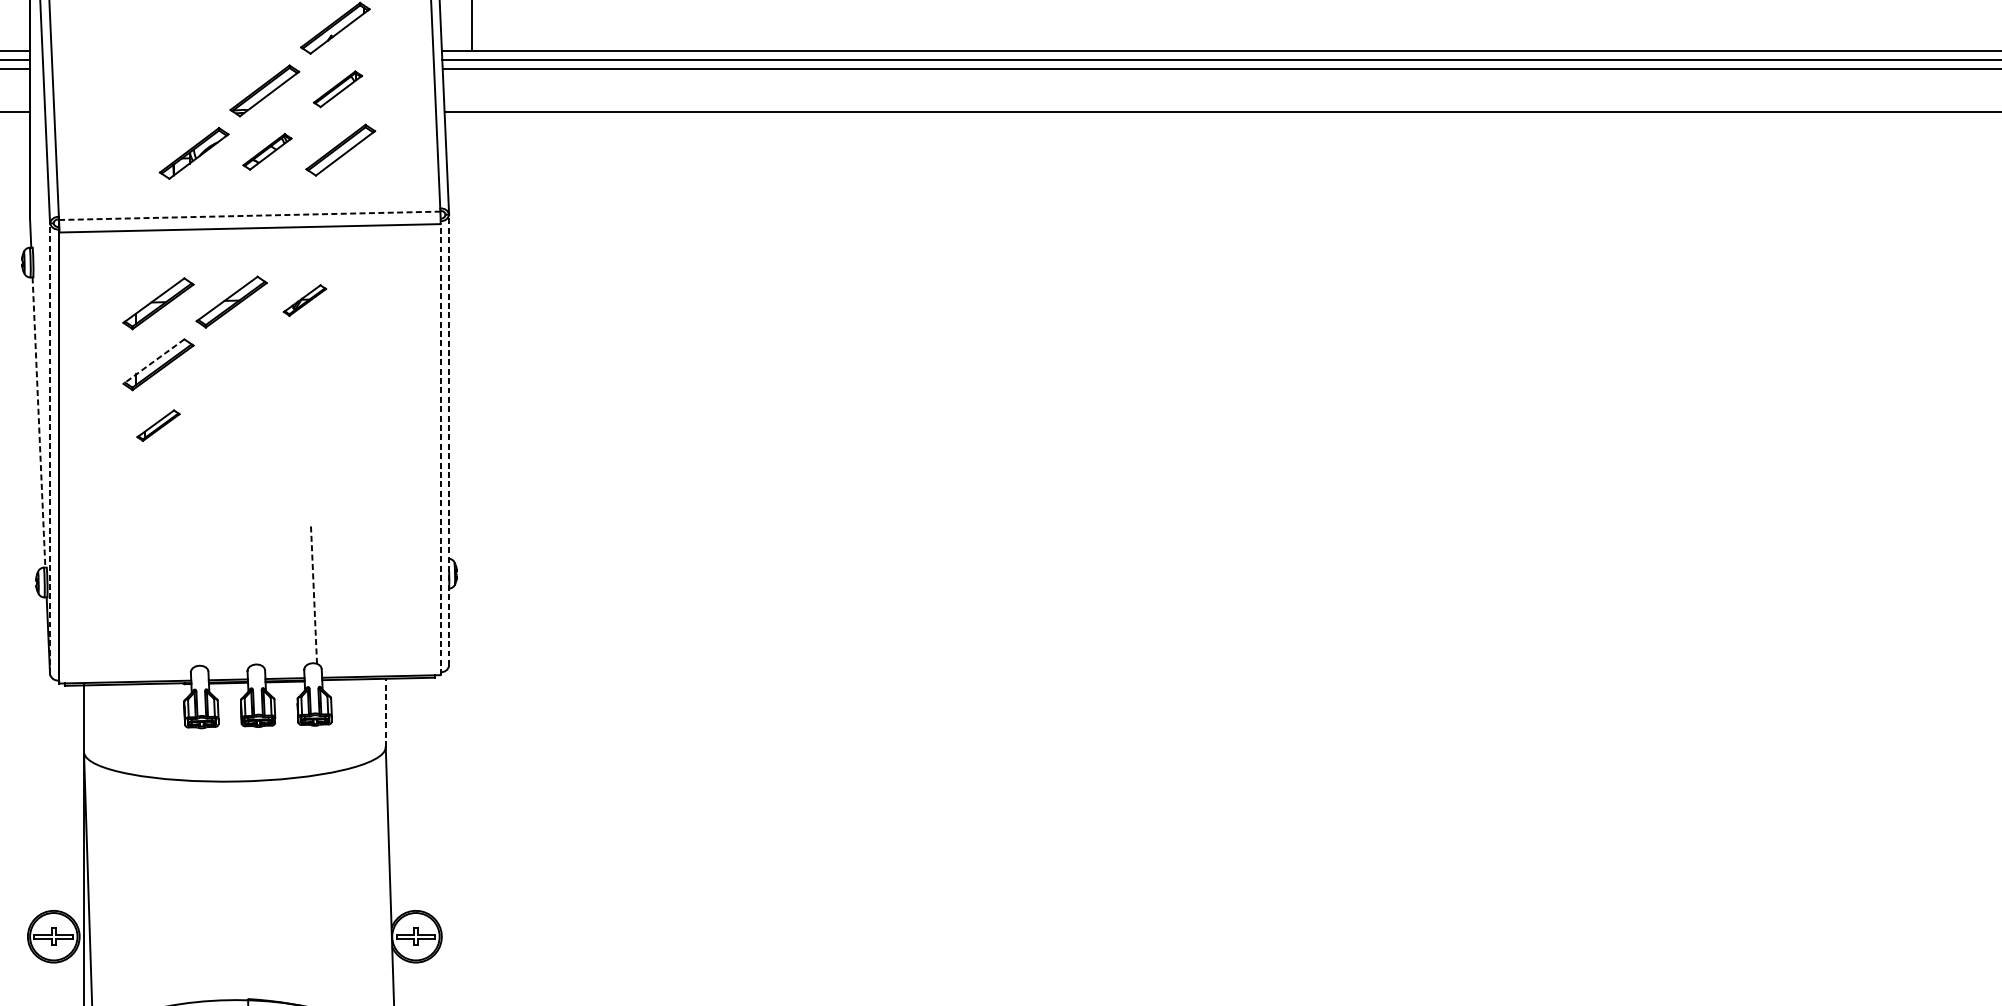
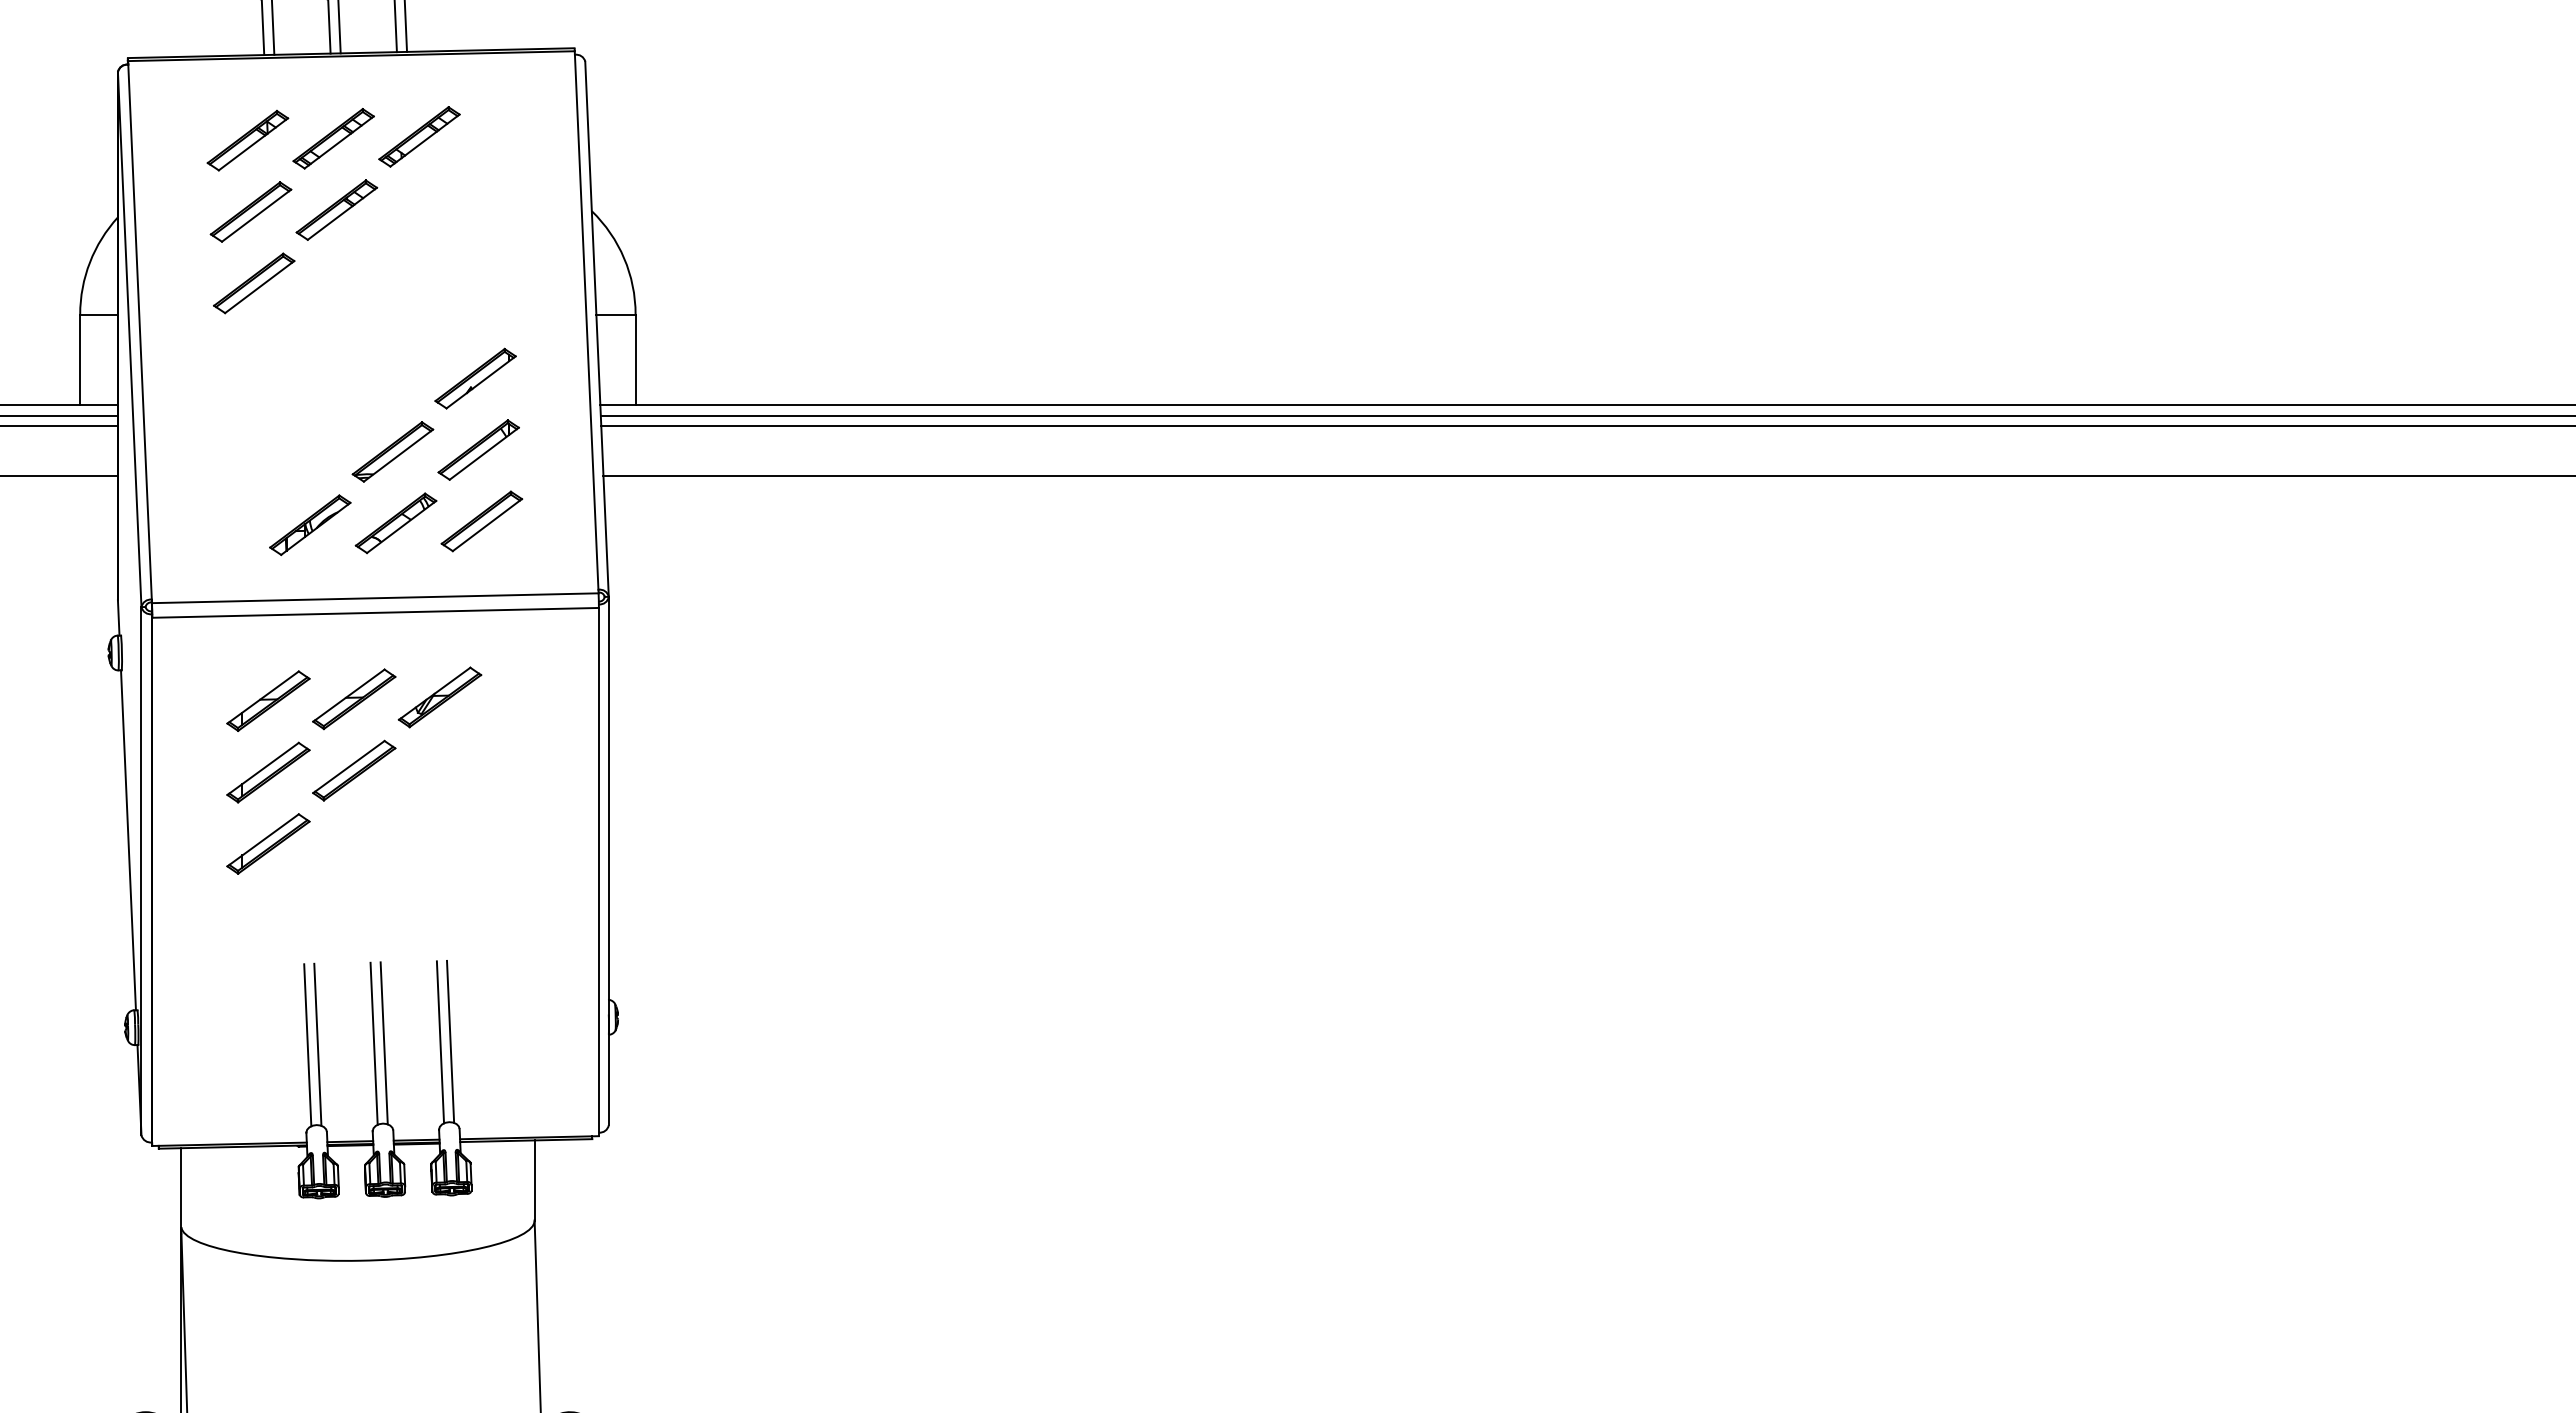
part: (337, 88) -> (478, 449), size x1.43
part: (266, 152) -> (395, 523), size x1.43
line: (249, 216) -> (375, 598), dashed -> solid
part: (304, 300) -> (439, 697), size x1.67
line: (153, 362) -> (262, 769), dashed -> solid
part: (231, 362) -> (354, 770), added
line: (38, 422) -> (128, 840), dashed -> solid
part: (158, 425) -> (268, 843), size x1.67
line: (448, 439) -> (608, 860), dashed -> solid
line: (50, 448) -> (141, 870), dashed -> solid
line: (440, 449) -> (598, 871), dashed -> solid
line: (313, 594) -> (450, 1041), dashed -> solid
line: (305, 595) -> (440, 1042), added
line: (200, 596) -> (317, 1044), added
line: (248, 596) -> (373, 1043), added
line: (256, 596) -> (383, 1043), added
line: (191, 597) -> (307, 1045), added
line: (385, 713) -> (534, 1180), dashed -> solid

